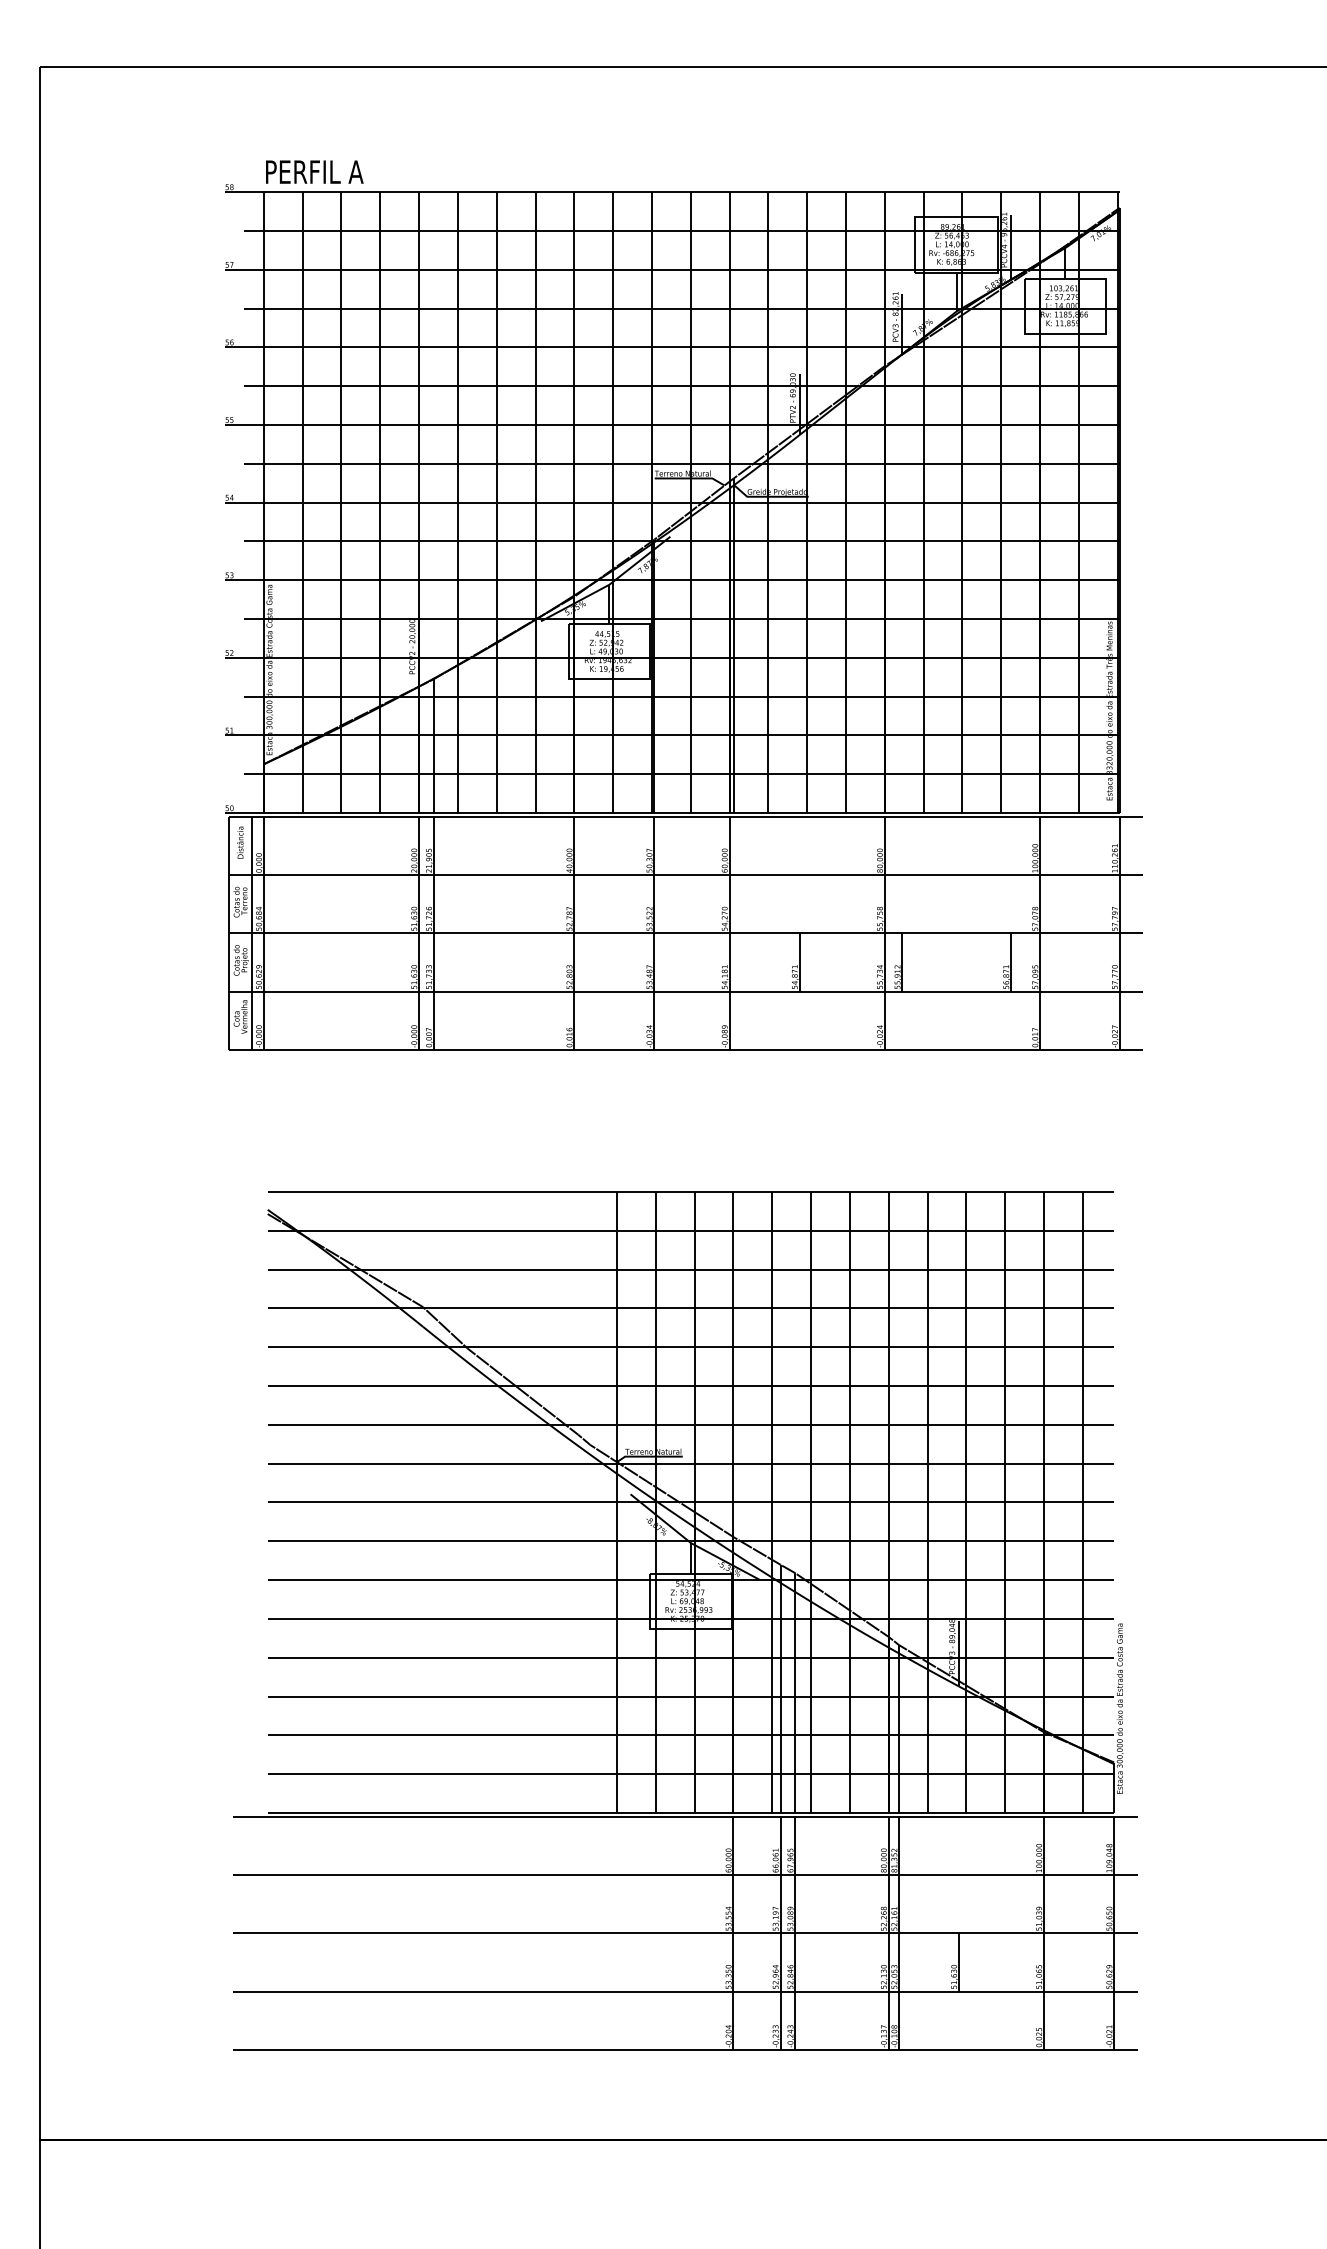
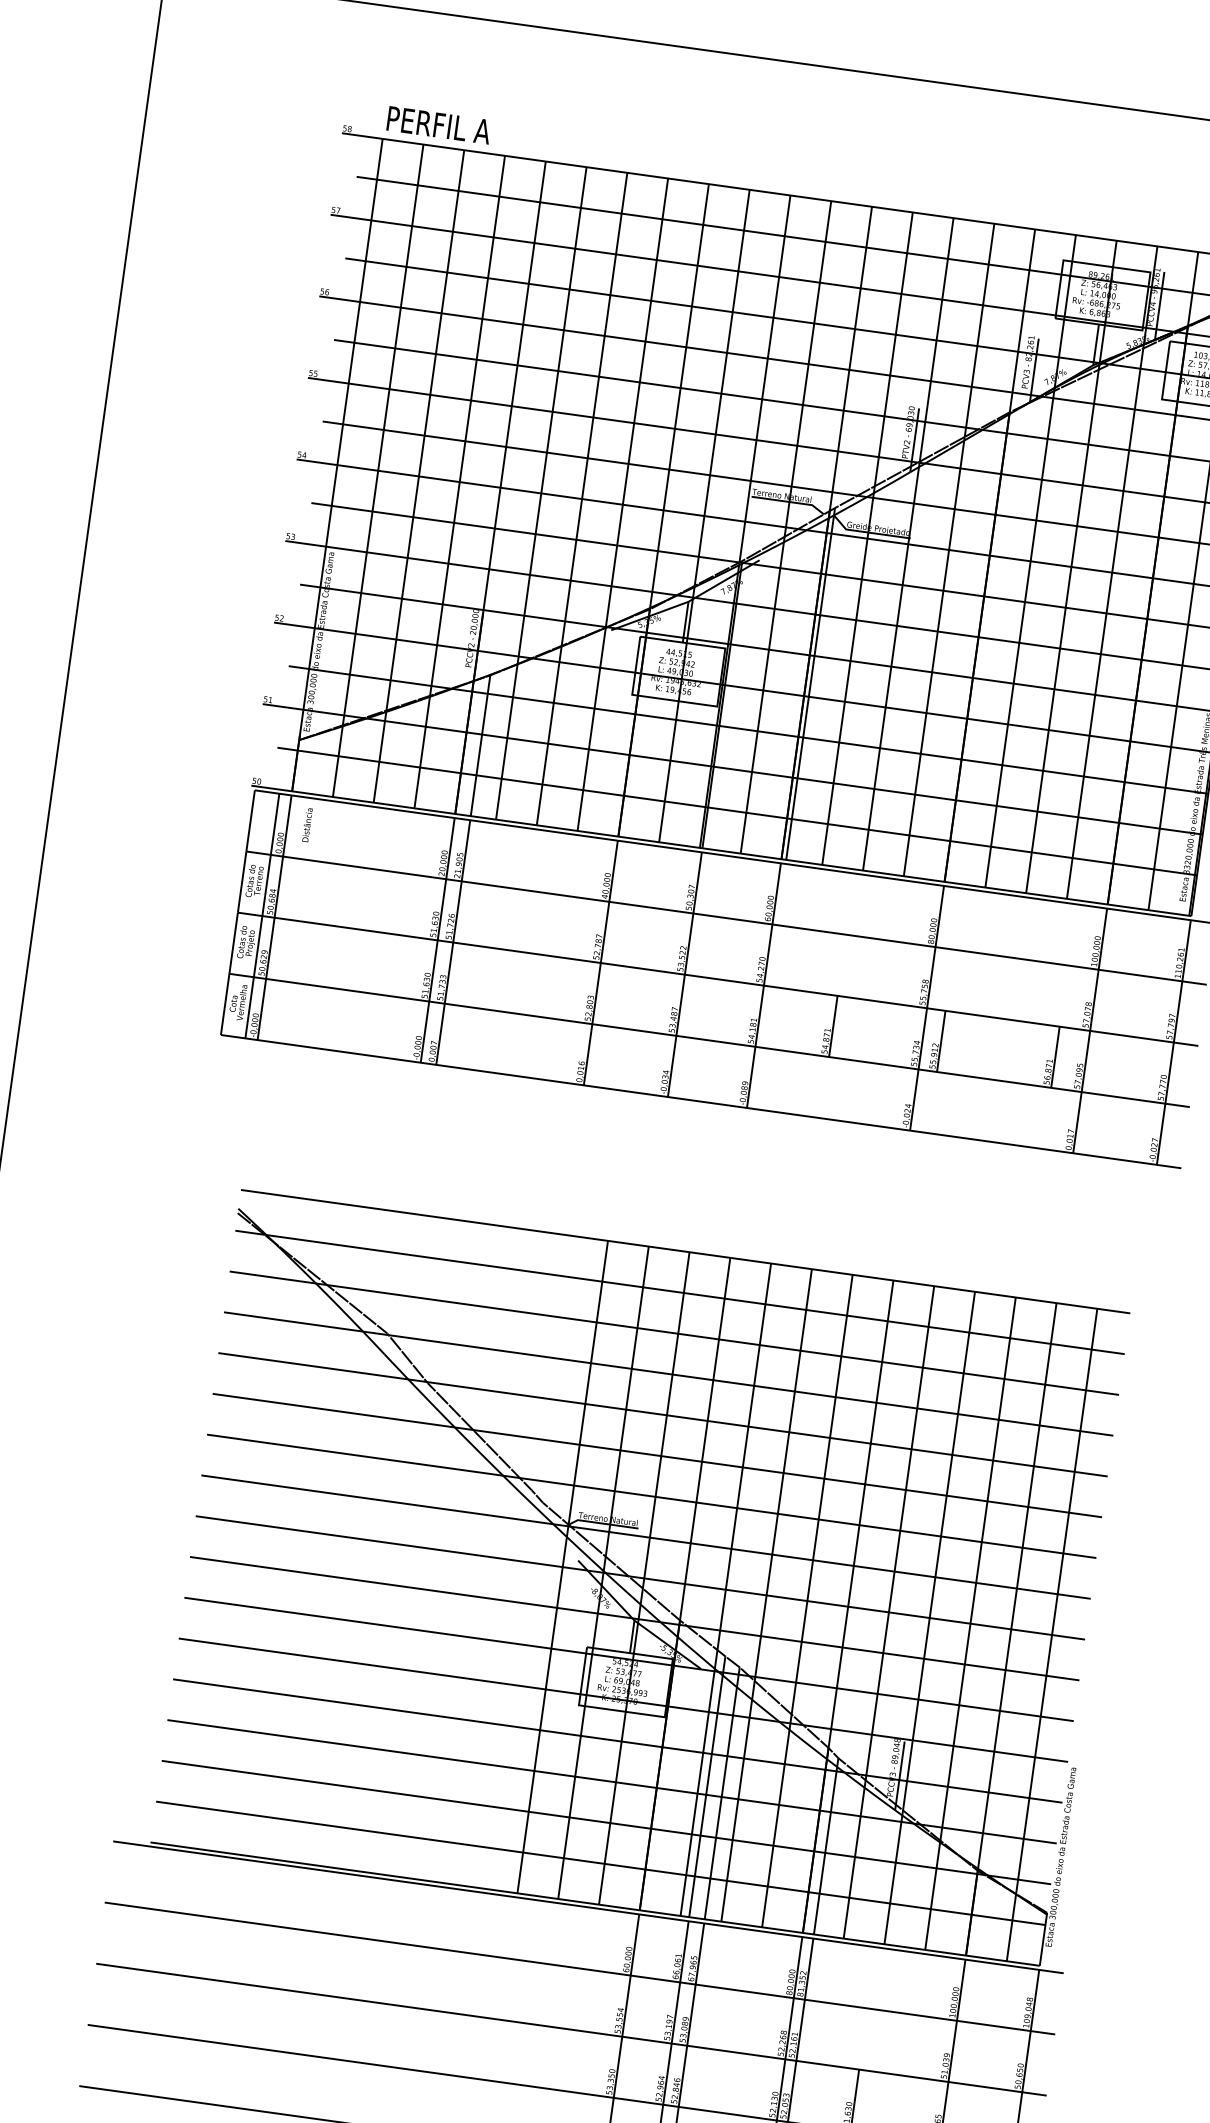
text: (240, 842) -> (307, 824), moved

